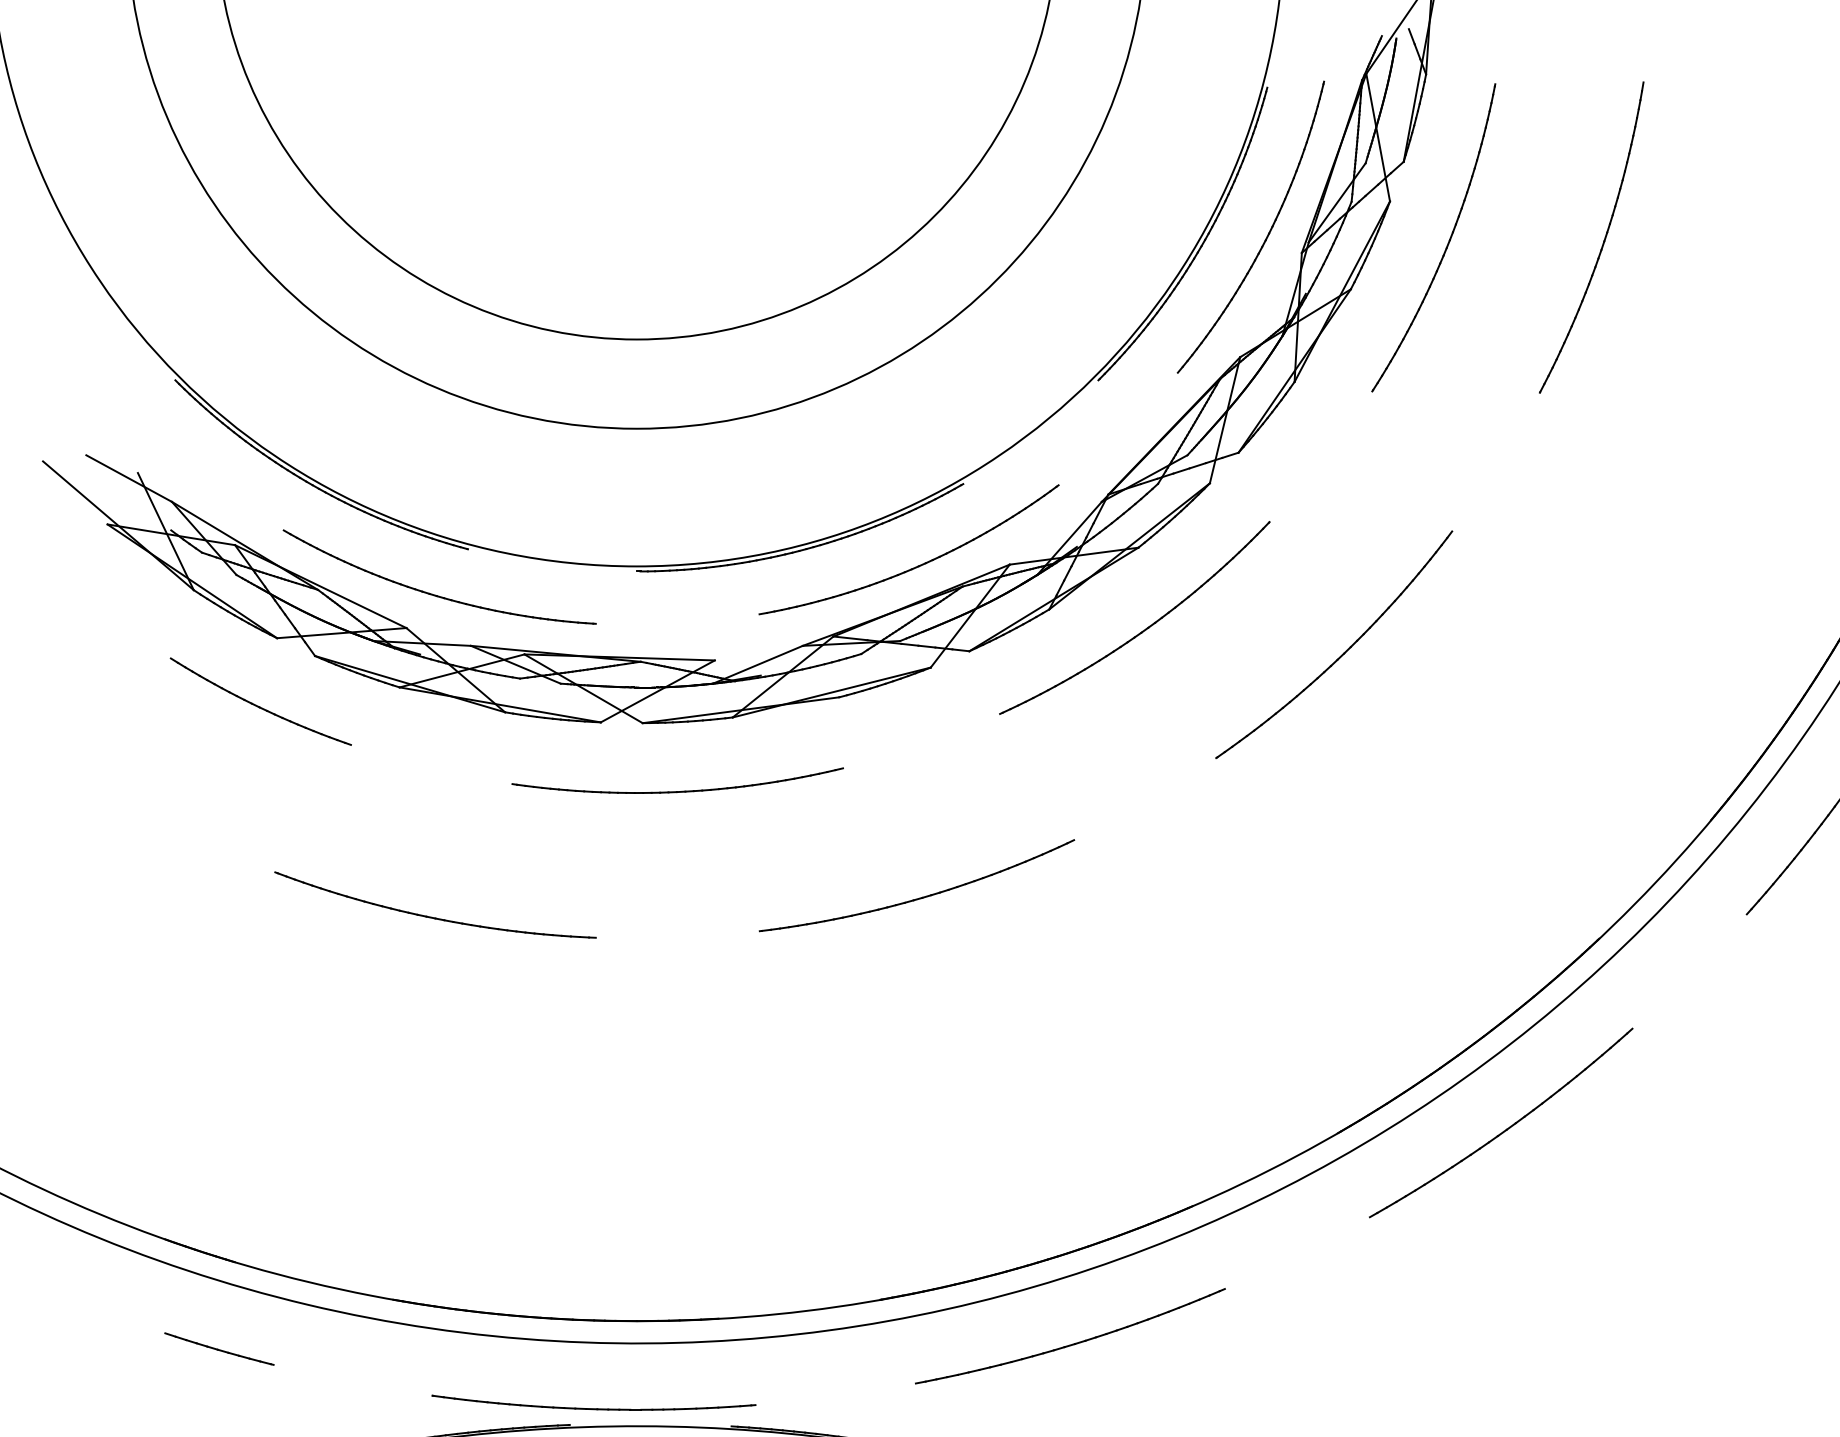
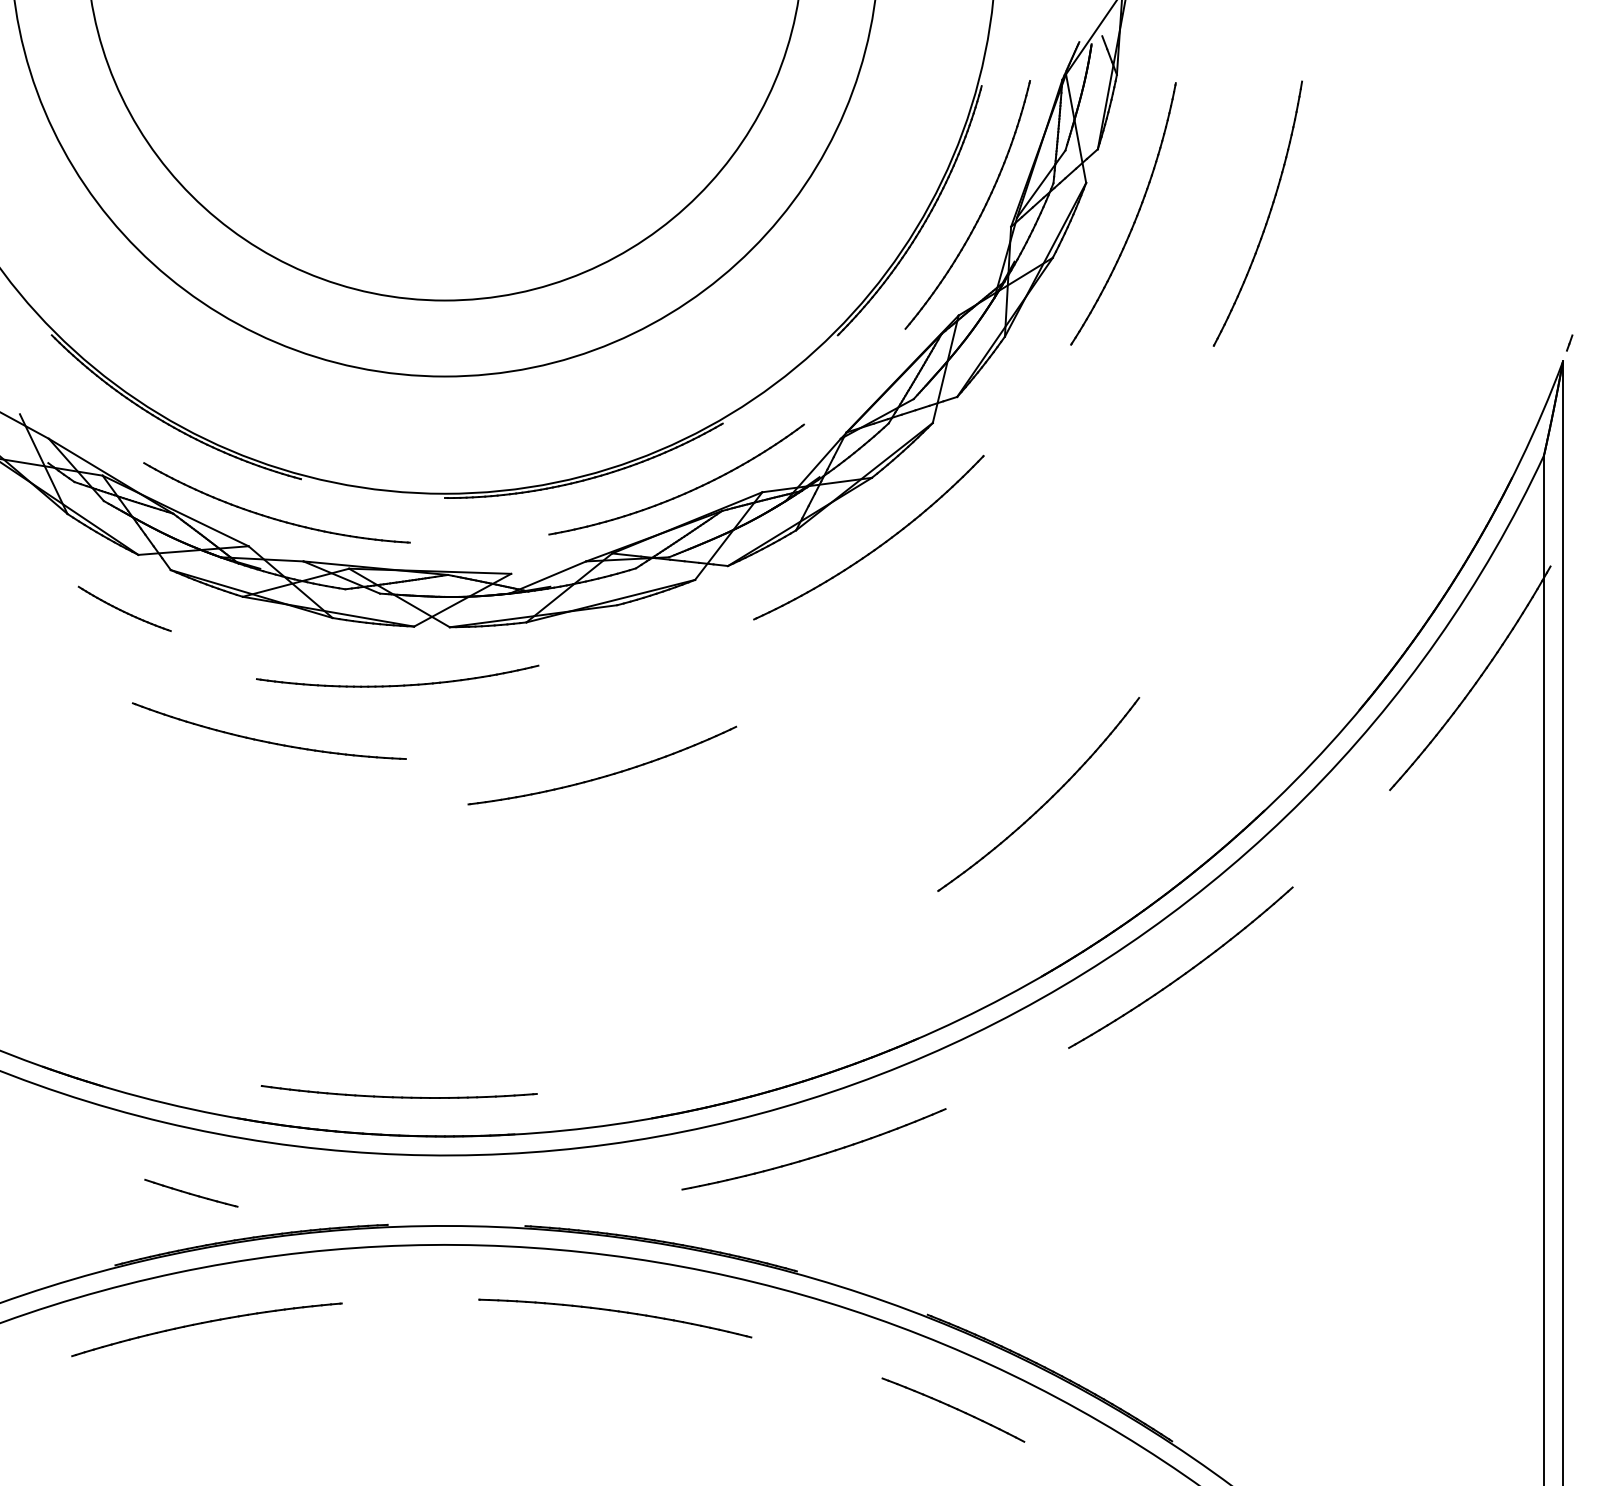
part: (1343, 652) -> (1046, 801), moved
part: (260, 701) -> (124, 608), size x0.6
part: (679, 790) -> (399, 684), moved
part: (919, 897) -> (604, 775), moved
part: (430, 916) -> (265, 740), moved
line: (219, 1349) -> (191, 1193), moved
part: (593, 1402) -> (398, 1091), moved

